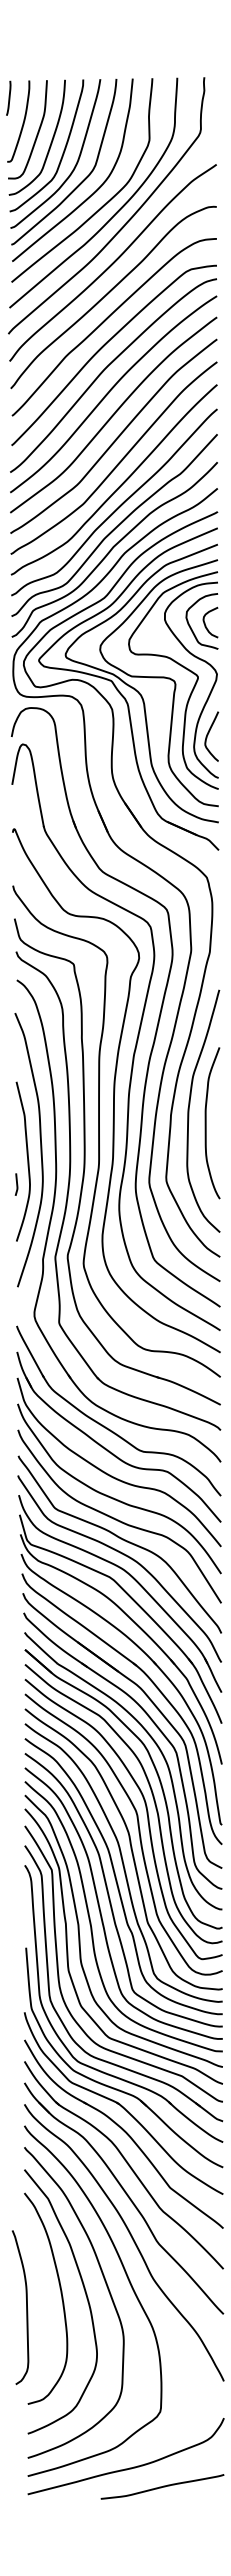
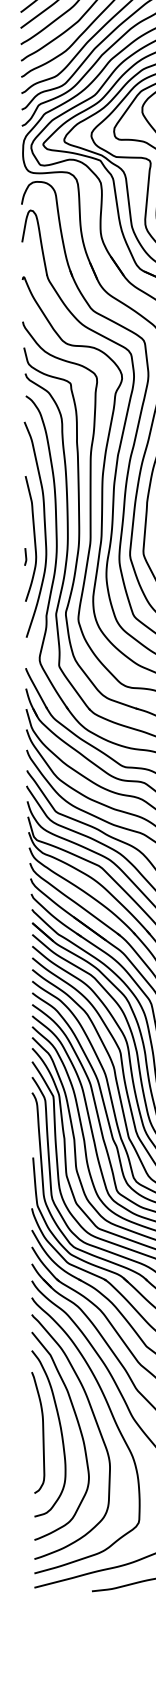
curve: (26, 2307) -> (42, 1432), moved

